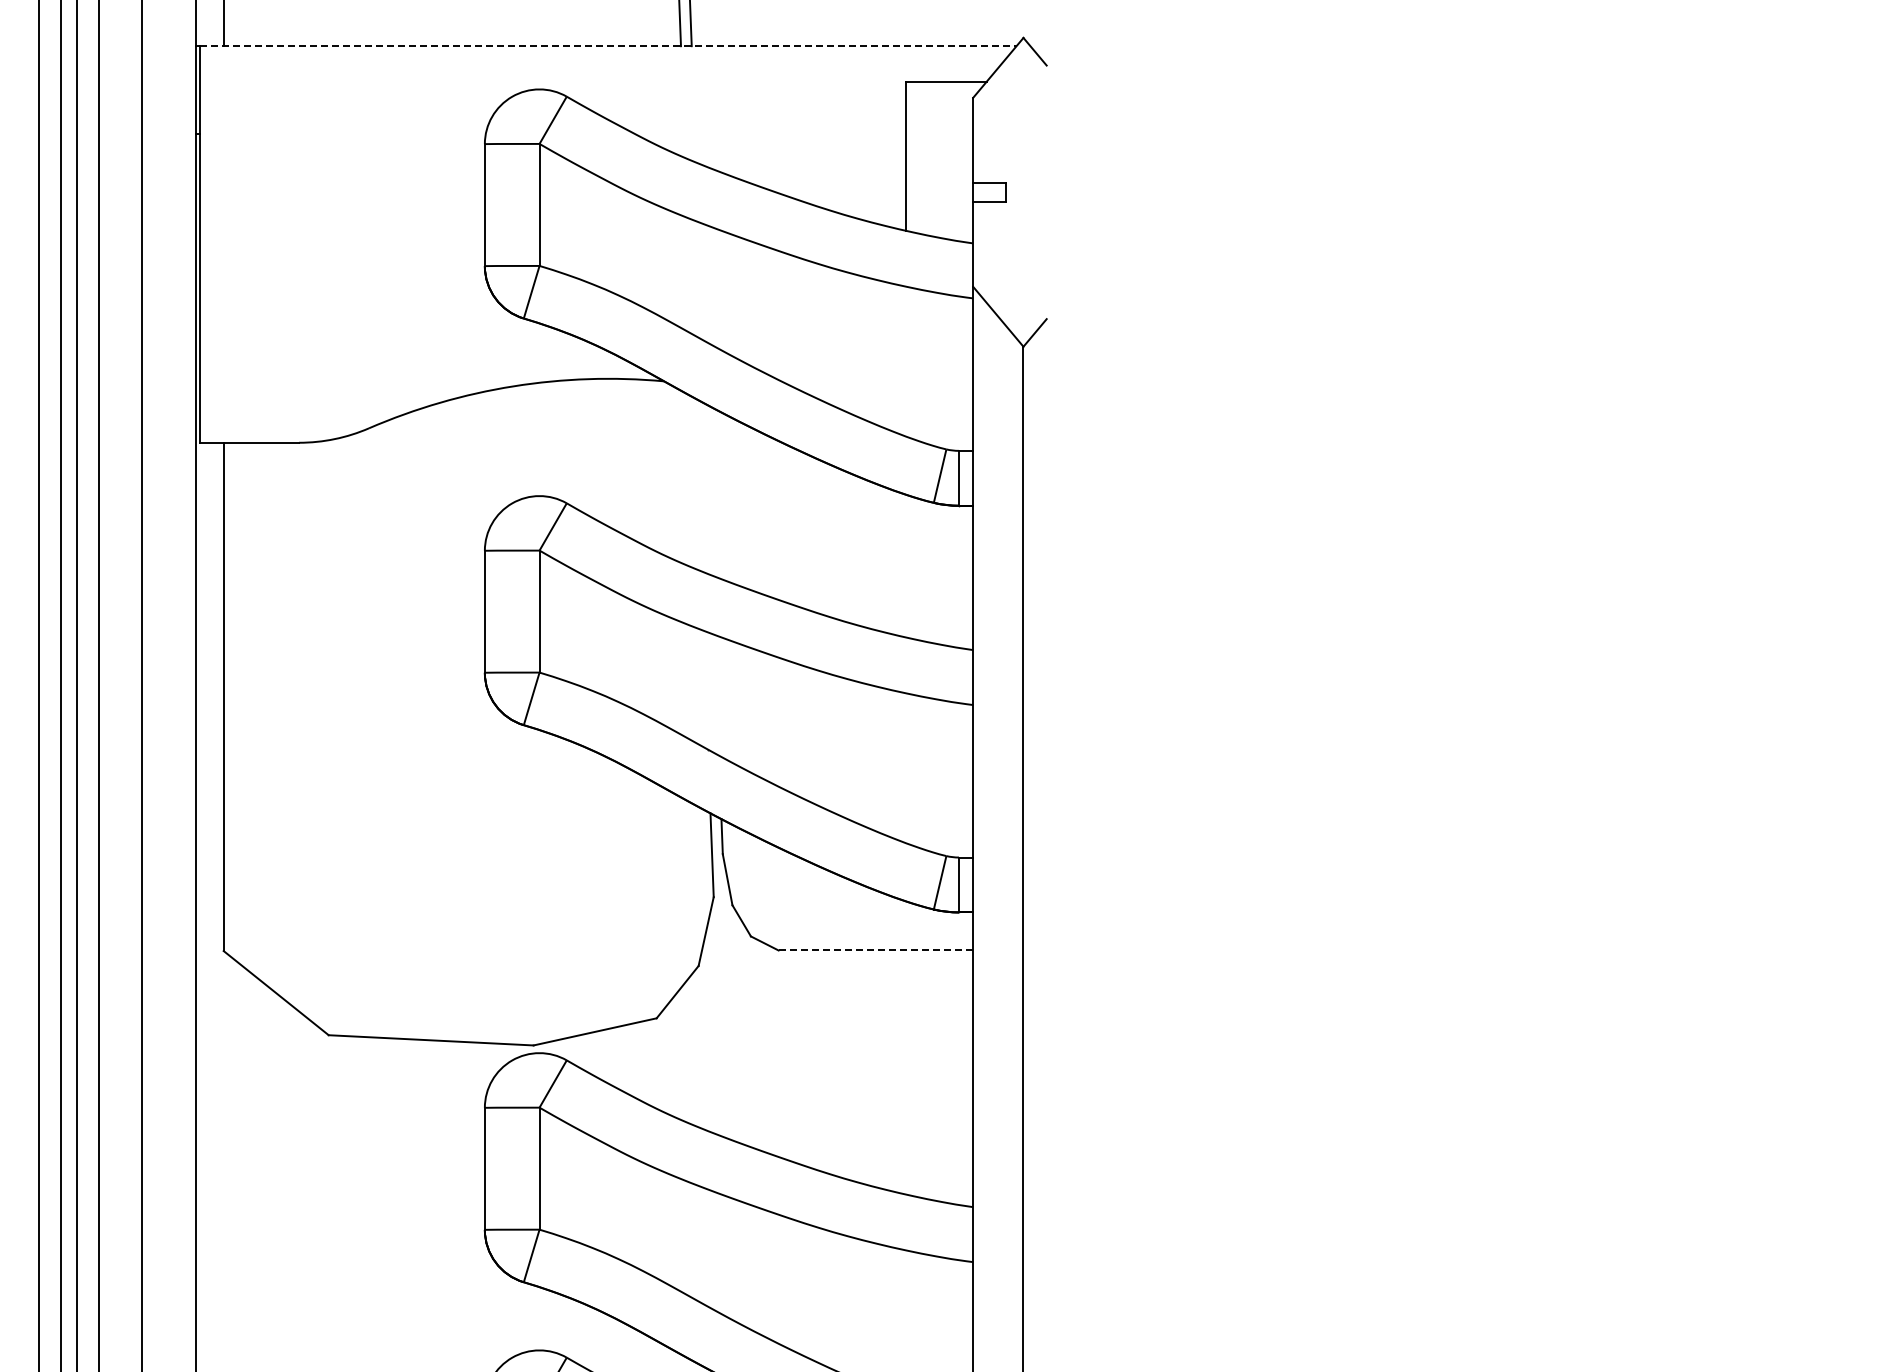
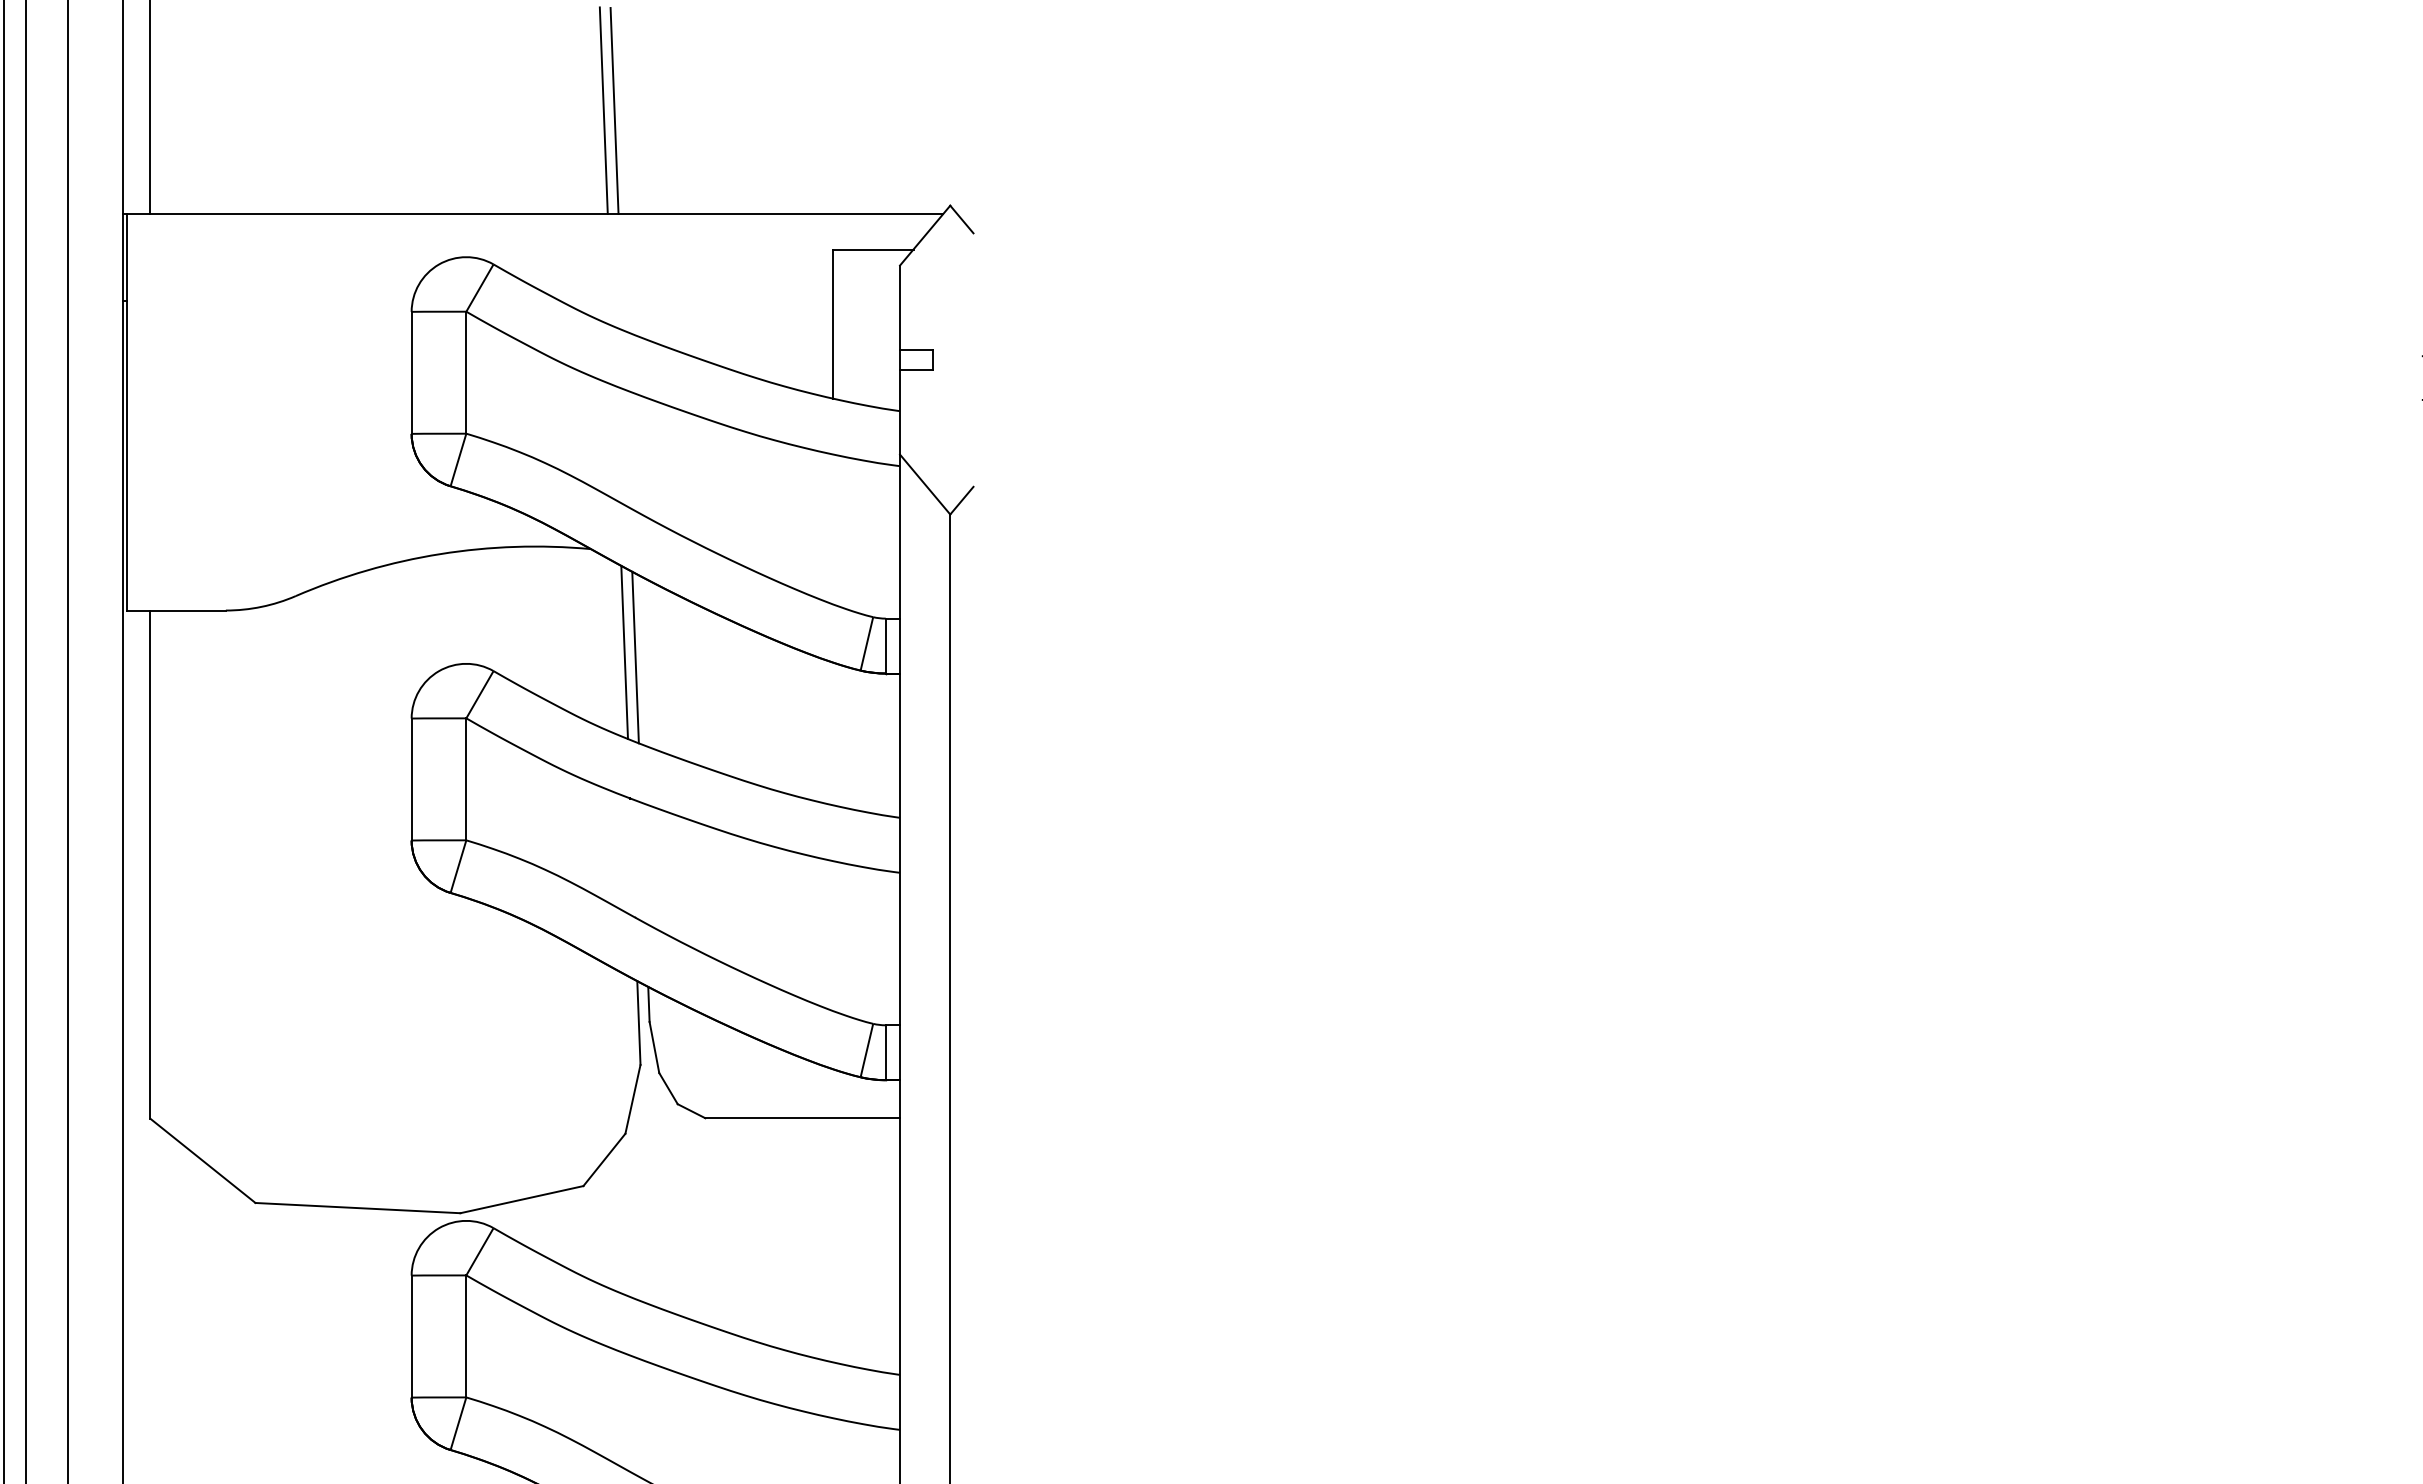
line: (608, 45) -> (535, 213), dashed -> solid
line: (697, 484) -> (624, 652), added
line: (708, 489) -> (635, 657), added
line: (875, 950) -> (802, 1118), dashed -> solid

